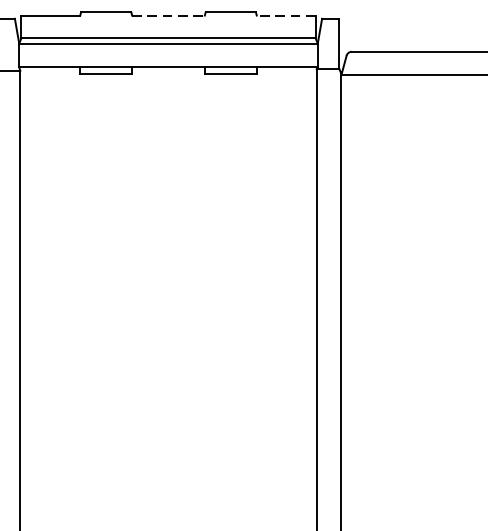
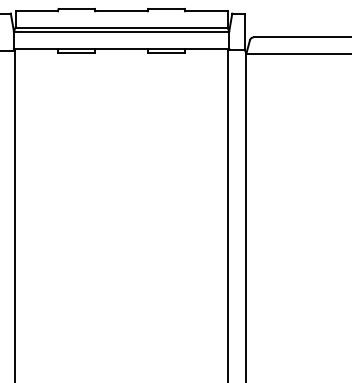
line: (169, 15) -> (122, 11), dashed -> solid
line: (284, 15) -> (205, 11), dashed -> solid

